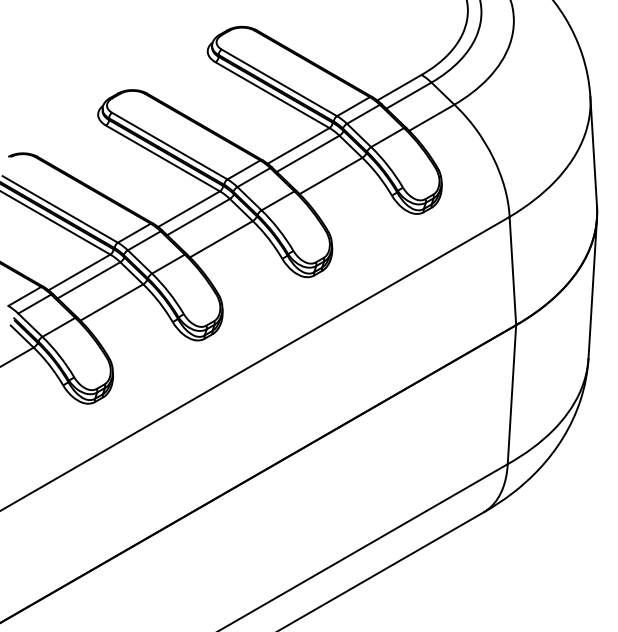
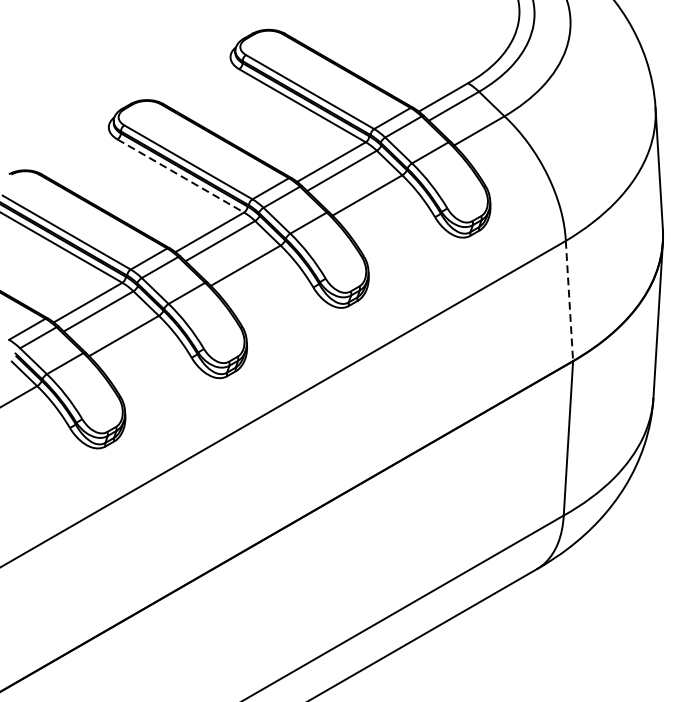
line: (162, 158) -> (180, 176), solid -> dashed
line: (512, 271) -> (569, 301), solid -> dashed

